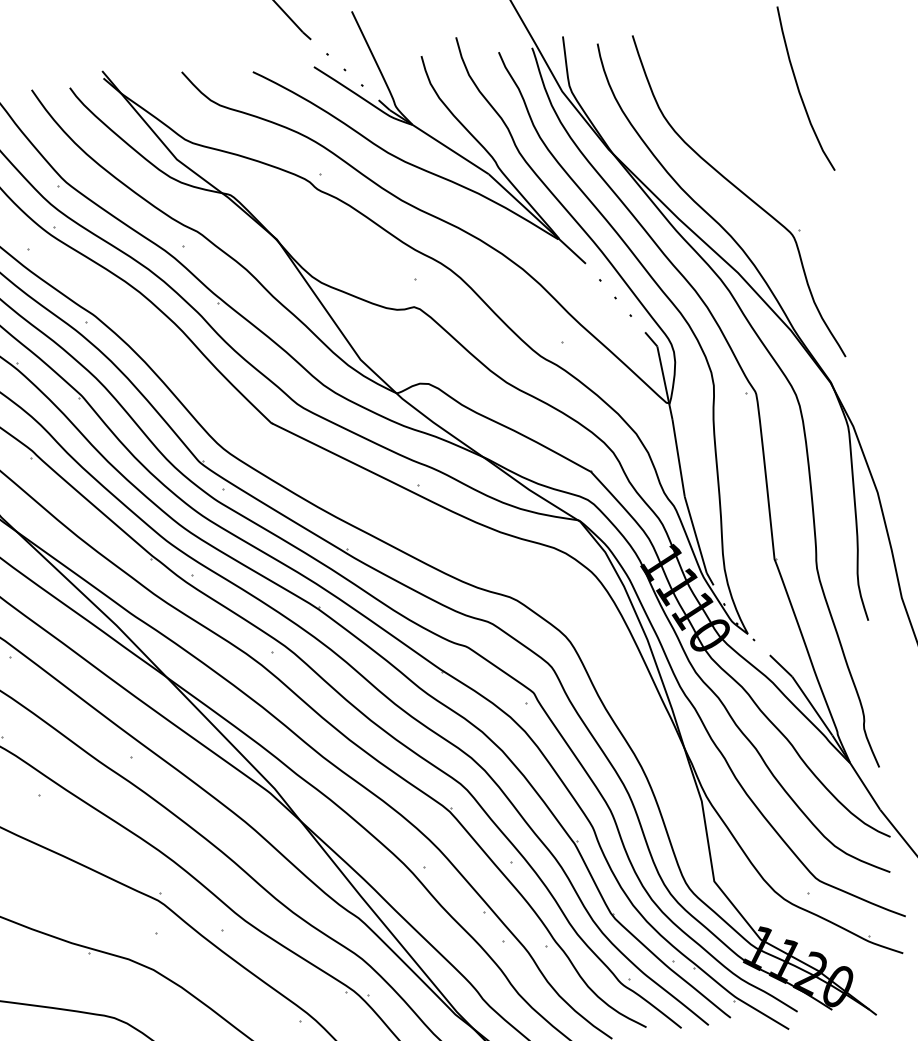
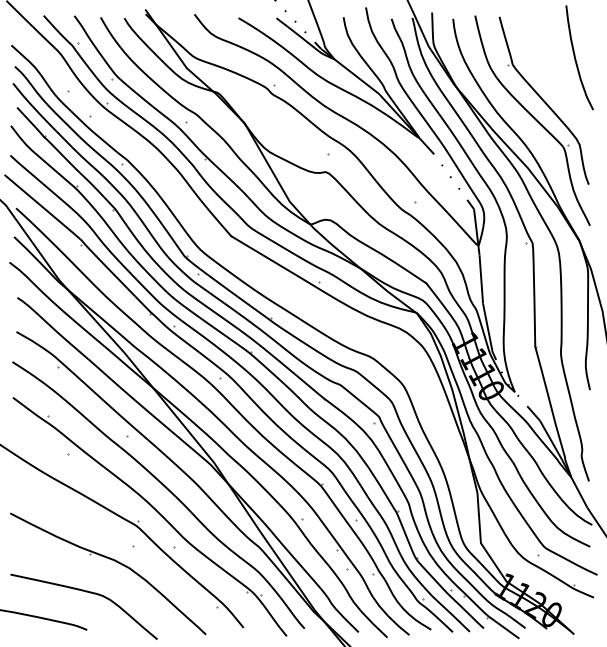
part: (753, 162) -> (543, 100), added

